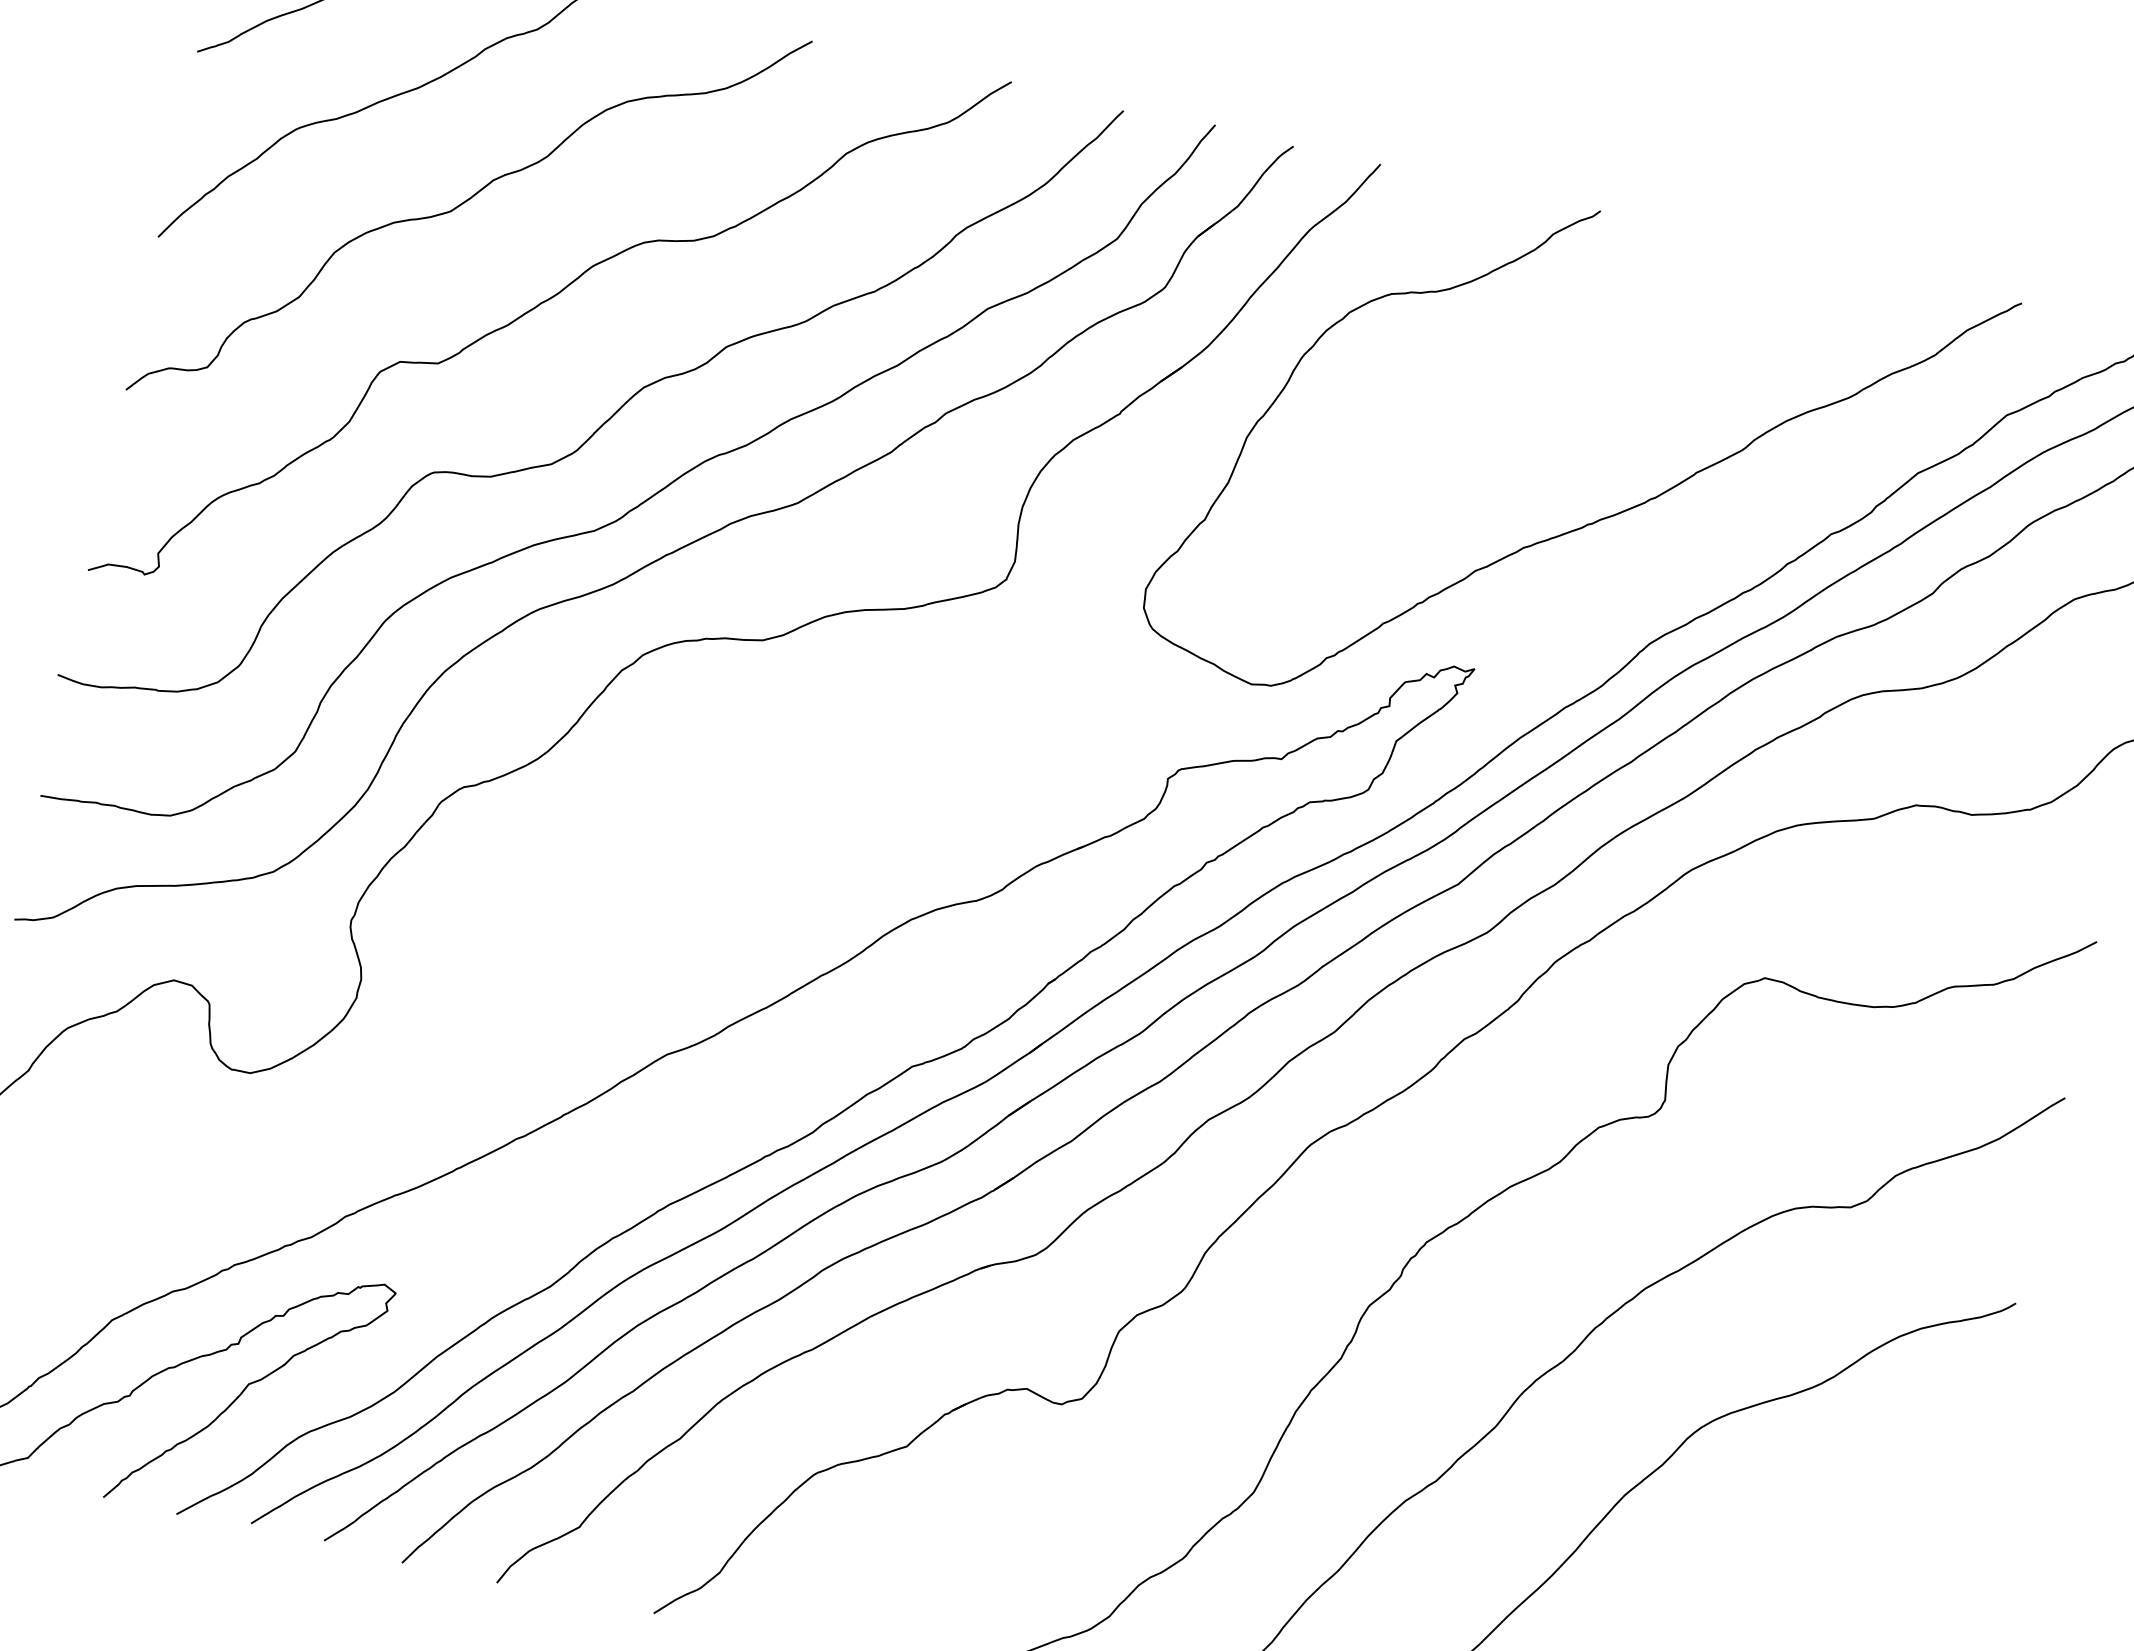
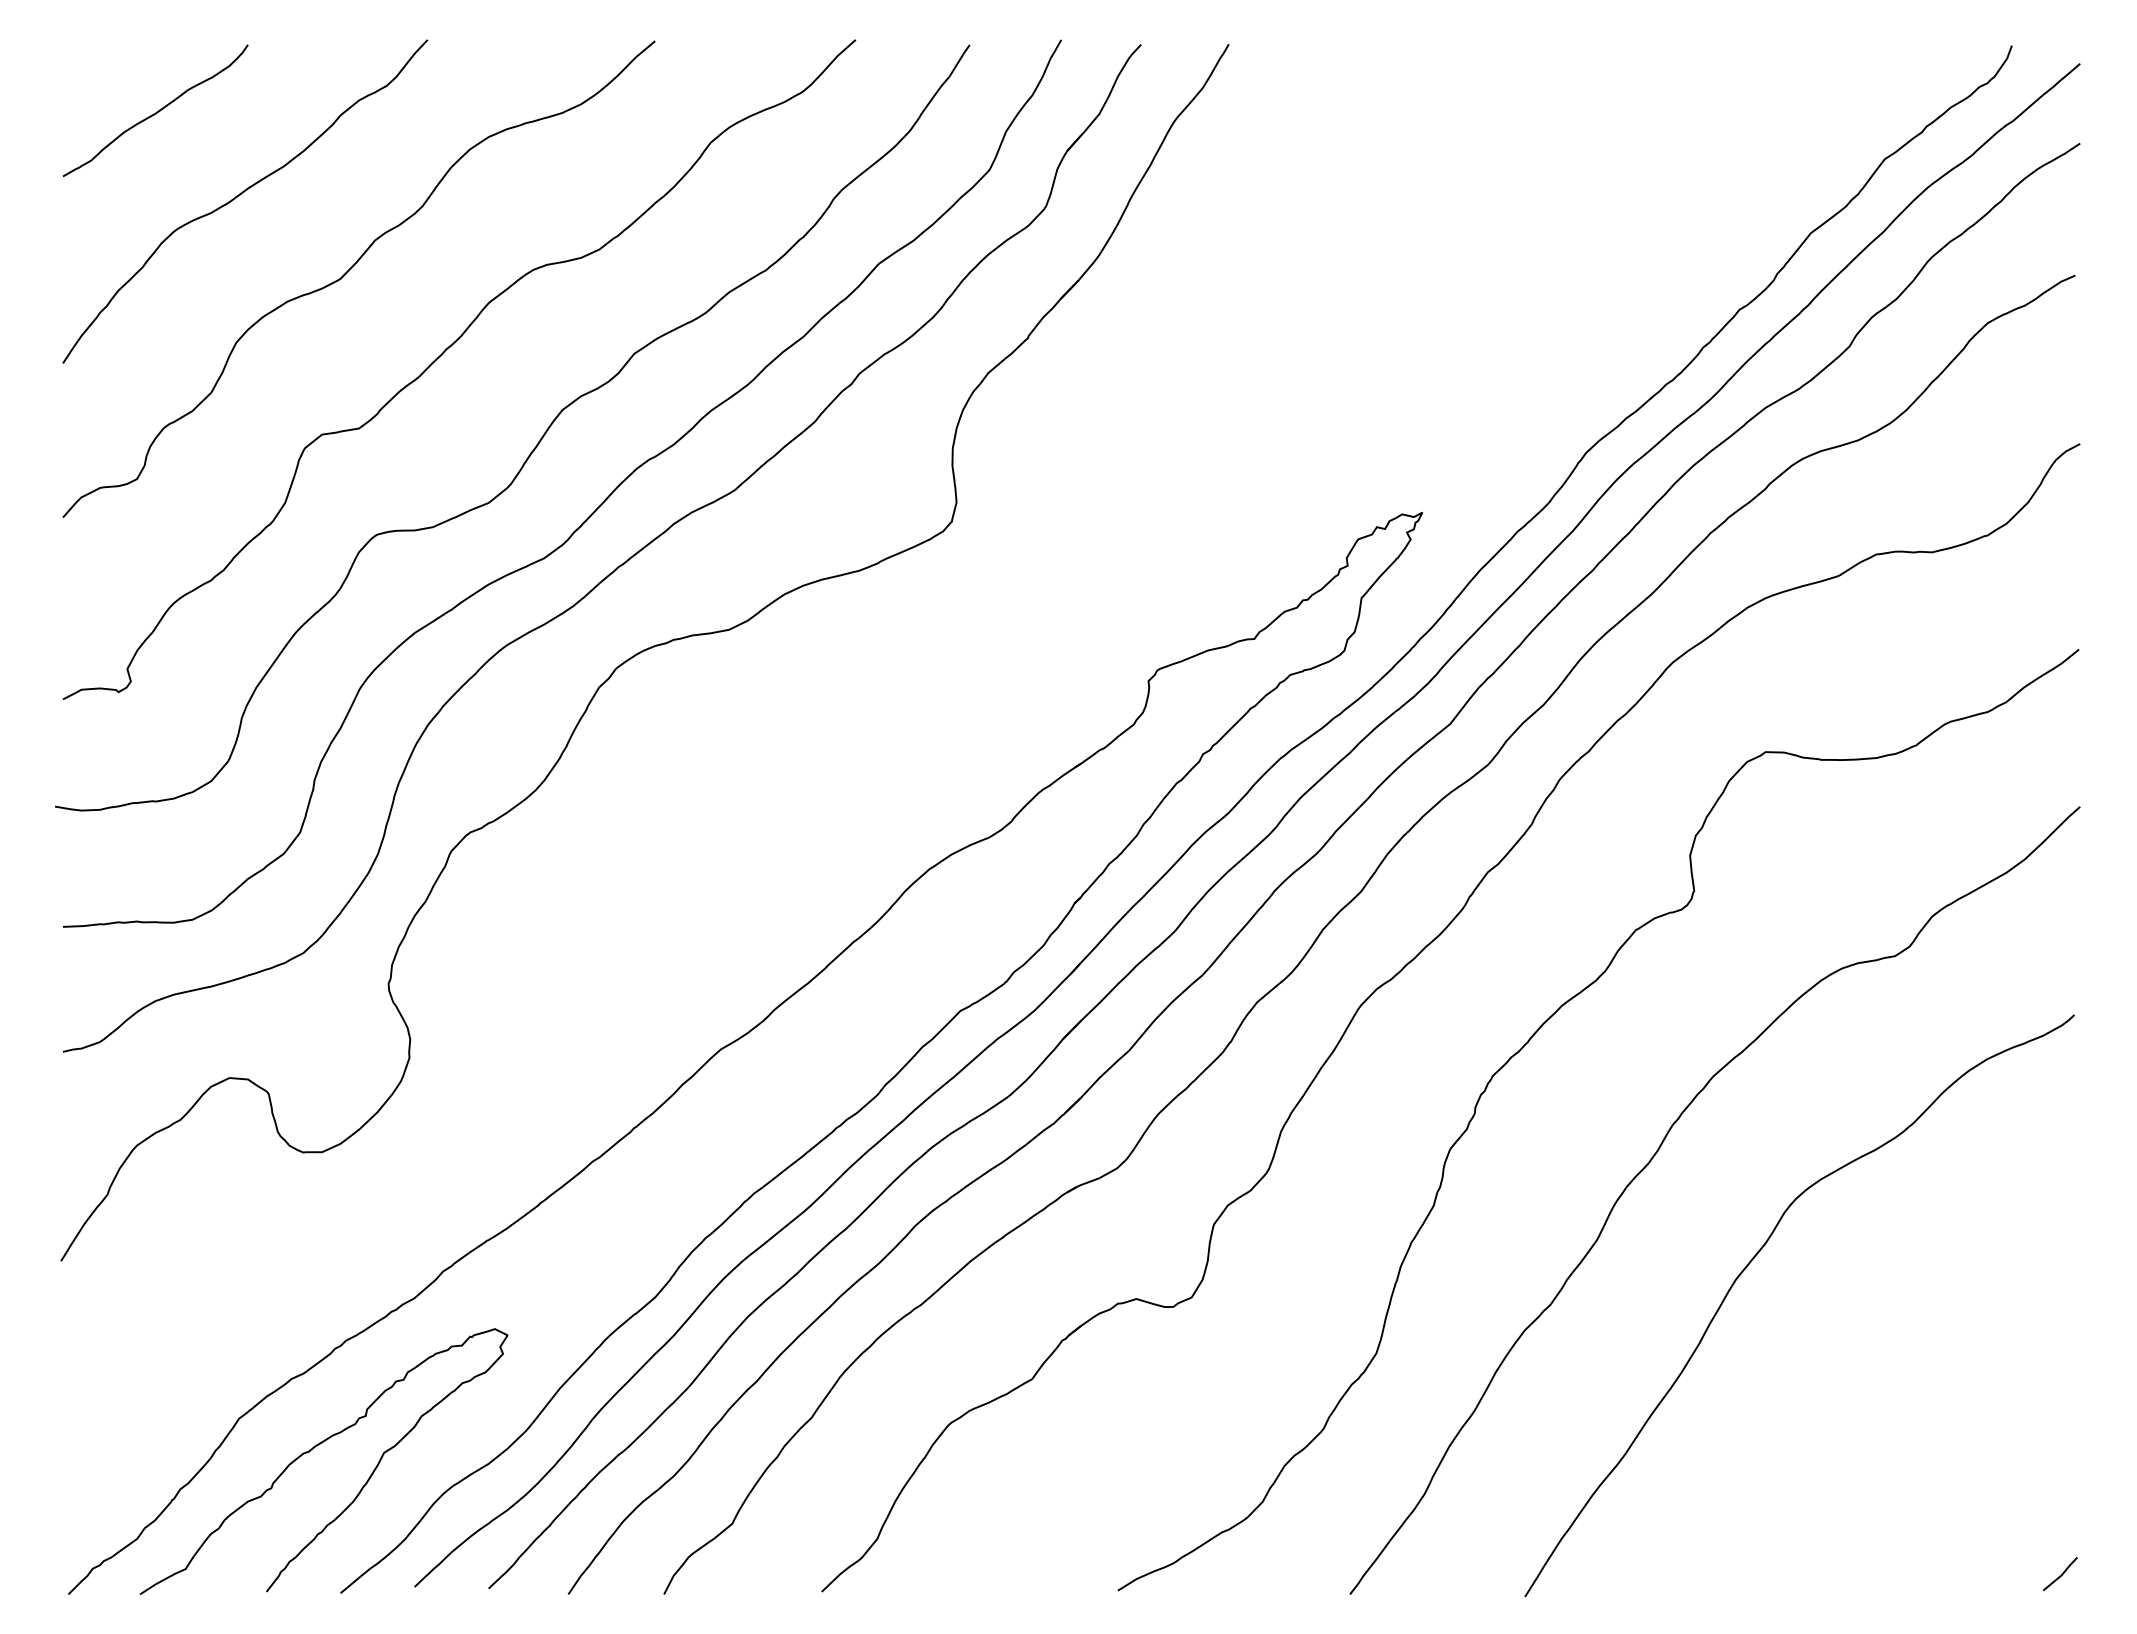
curve: (1596, 520) -> (1509, 344), removed

